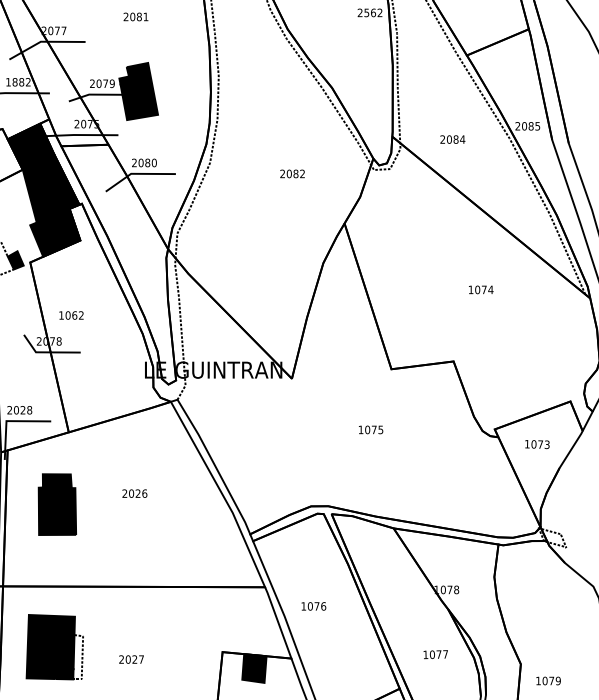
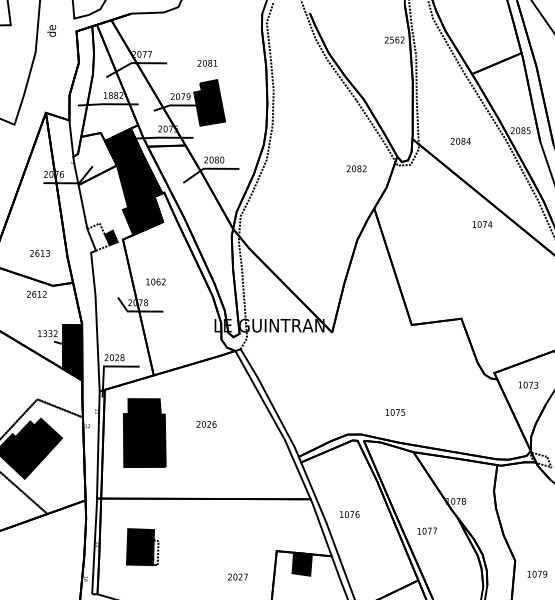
text: (135, 15) -> (207, 62), moved
text: (292, 173) -> (356, 168), moved
text: (481, 289) -> (482, 224), moved
text: (371, 429) -> (395, 412), moved
part: (57, 504) -> (144, 433), size x1.4
part: (54, 646) -> (142, 546), size x0.7
text: (434, 653) -> (426, 530), moved
text: (130, 658) -> (237, 576), moved

